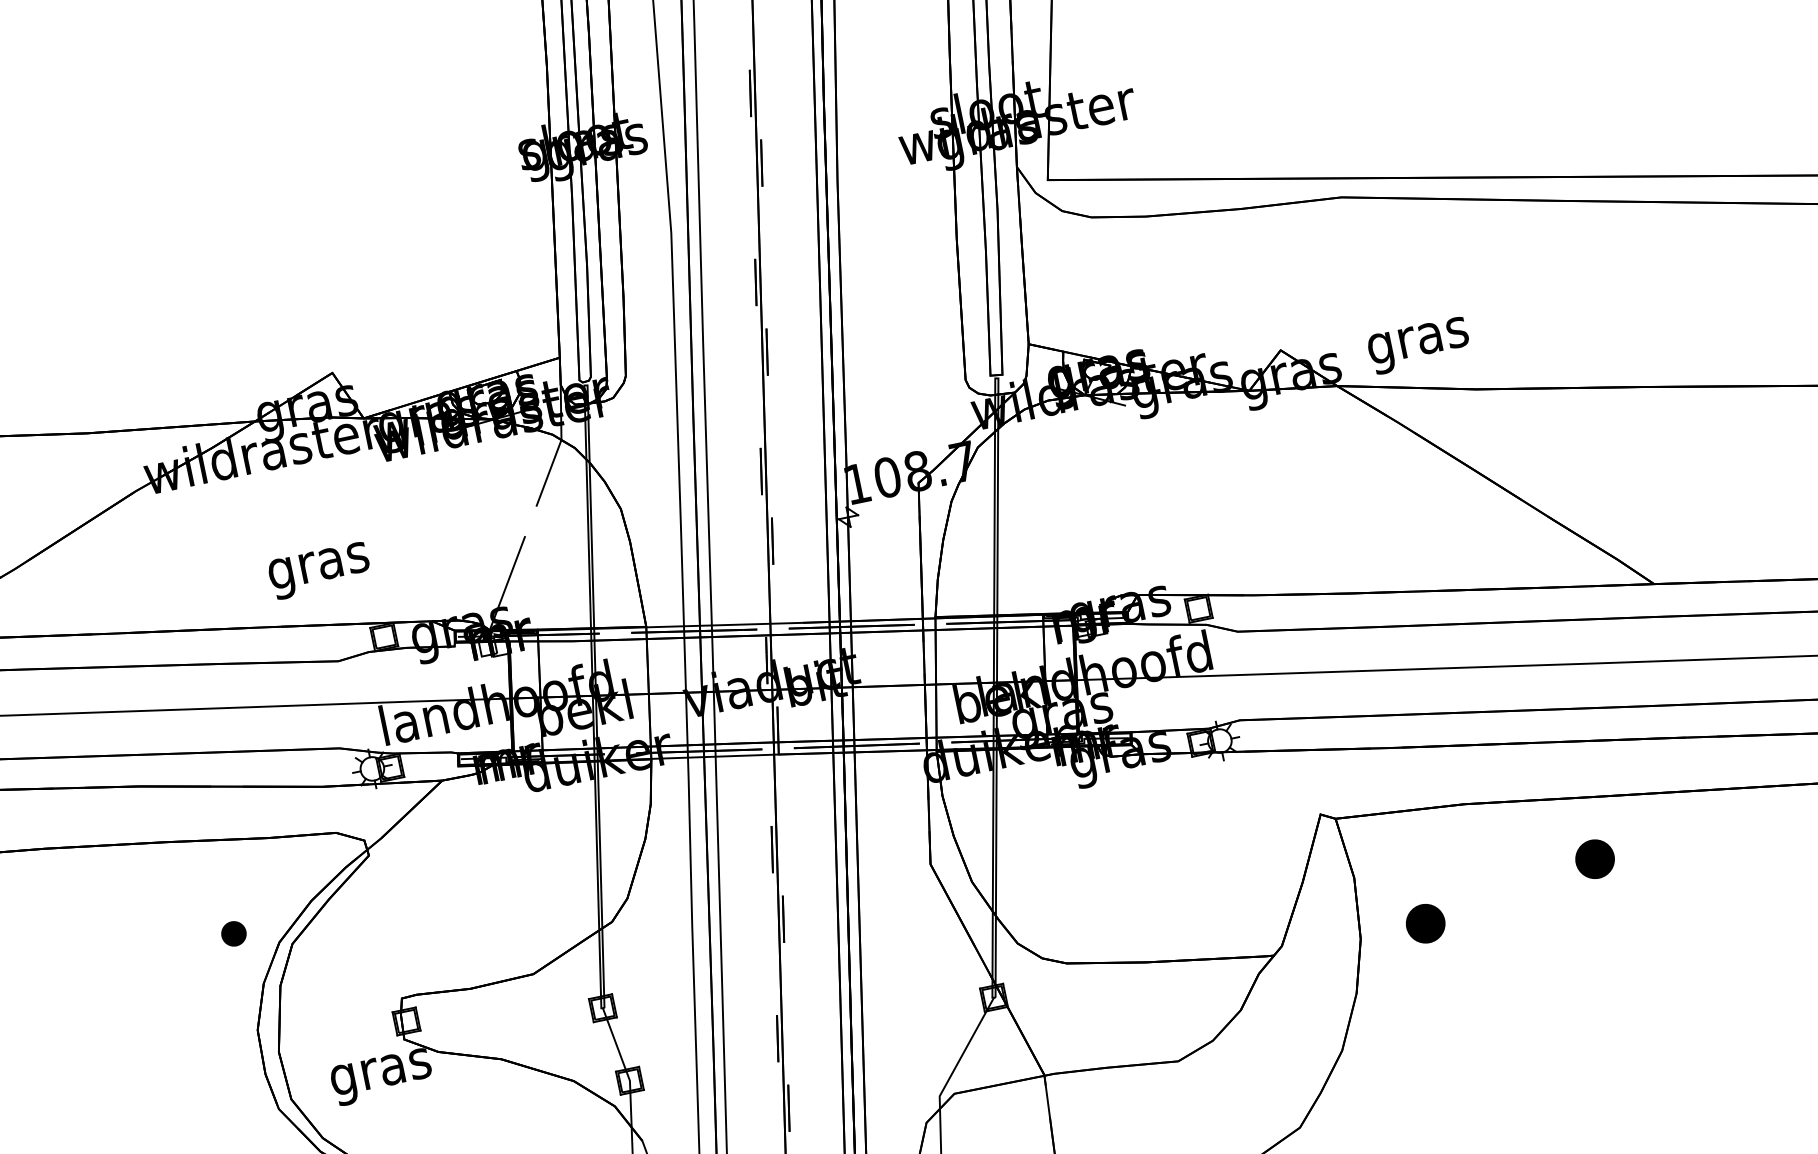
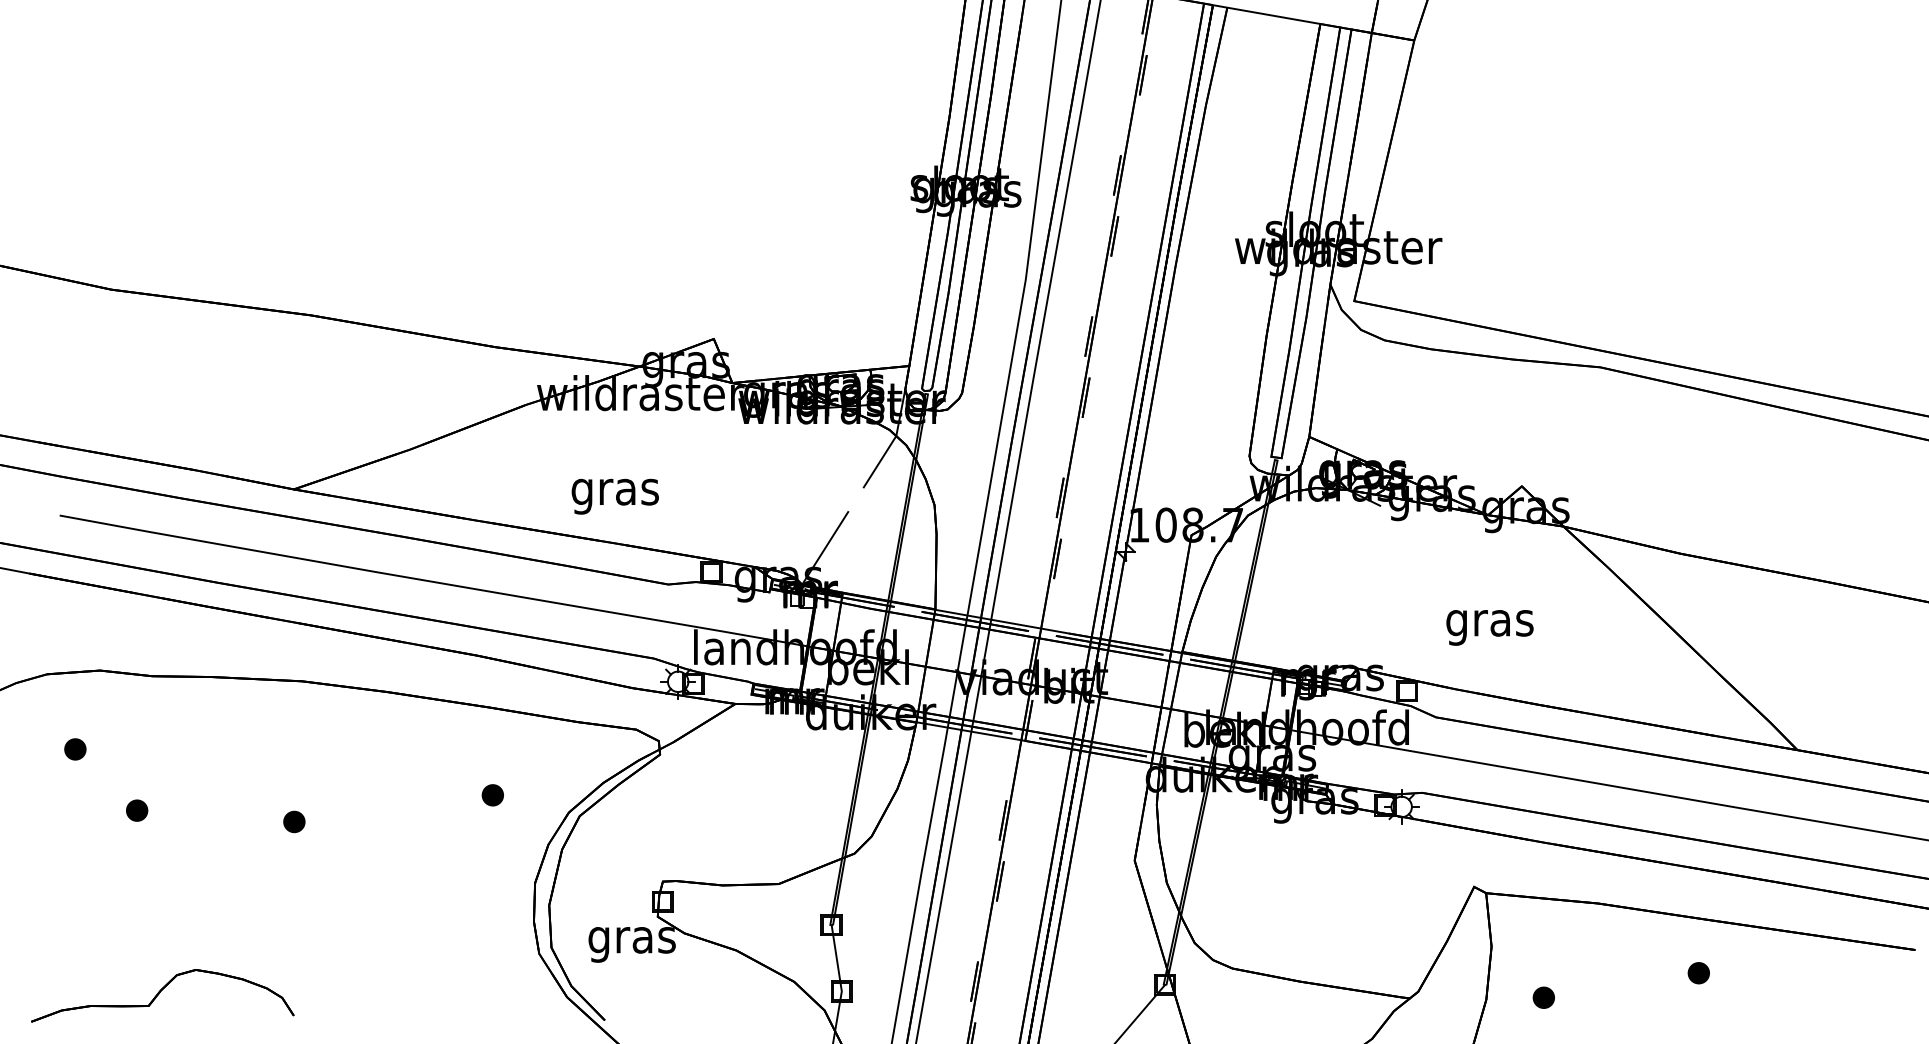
text: (1418, 345) -> (1489, 627), moved
text: (318, 570) -> (614, 496), moved
part: (1594, 859) -> (1698, 973), size x0.62
part: (1424, 923) -> (1543, 997), size x0.62
part: (233, 934) -> (492, 795), moved

